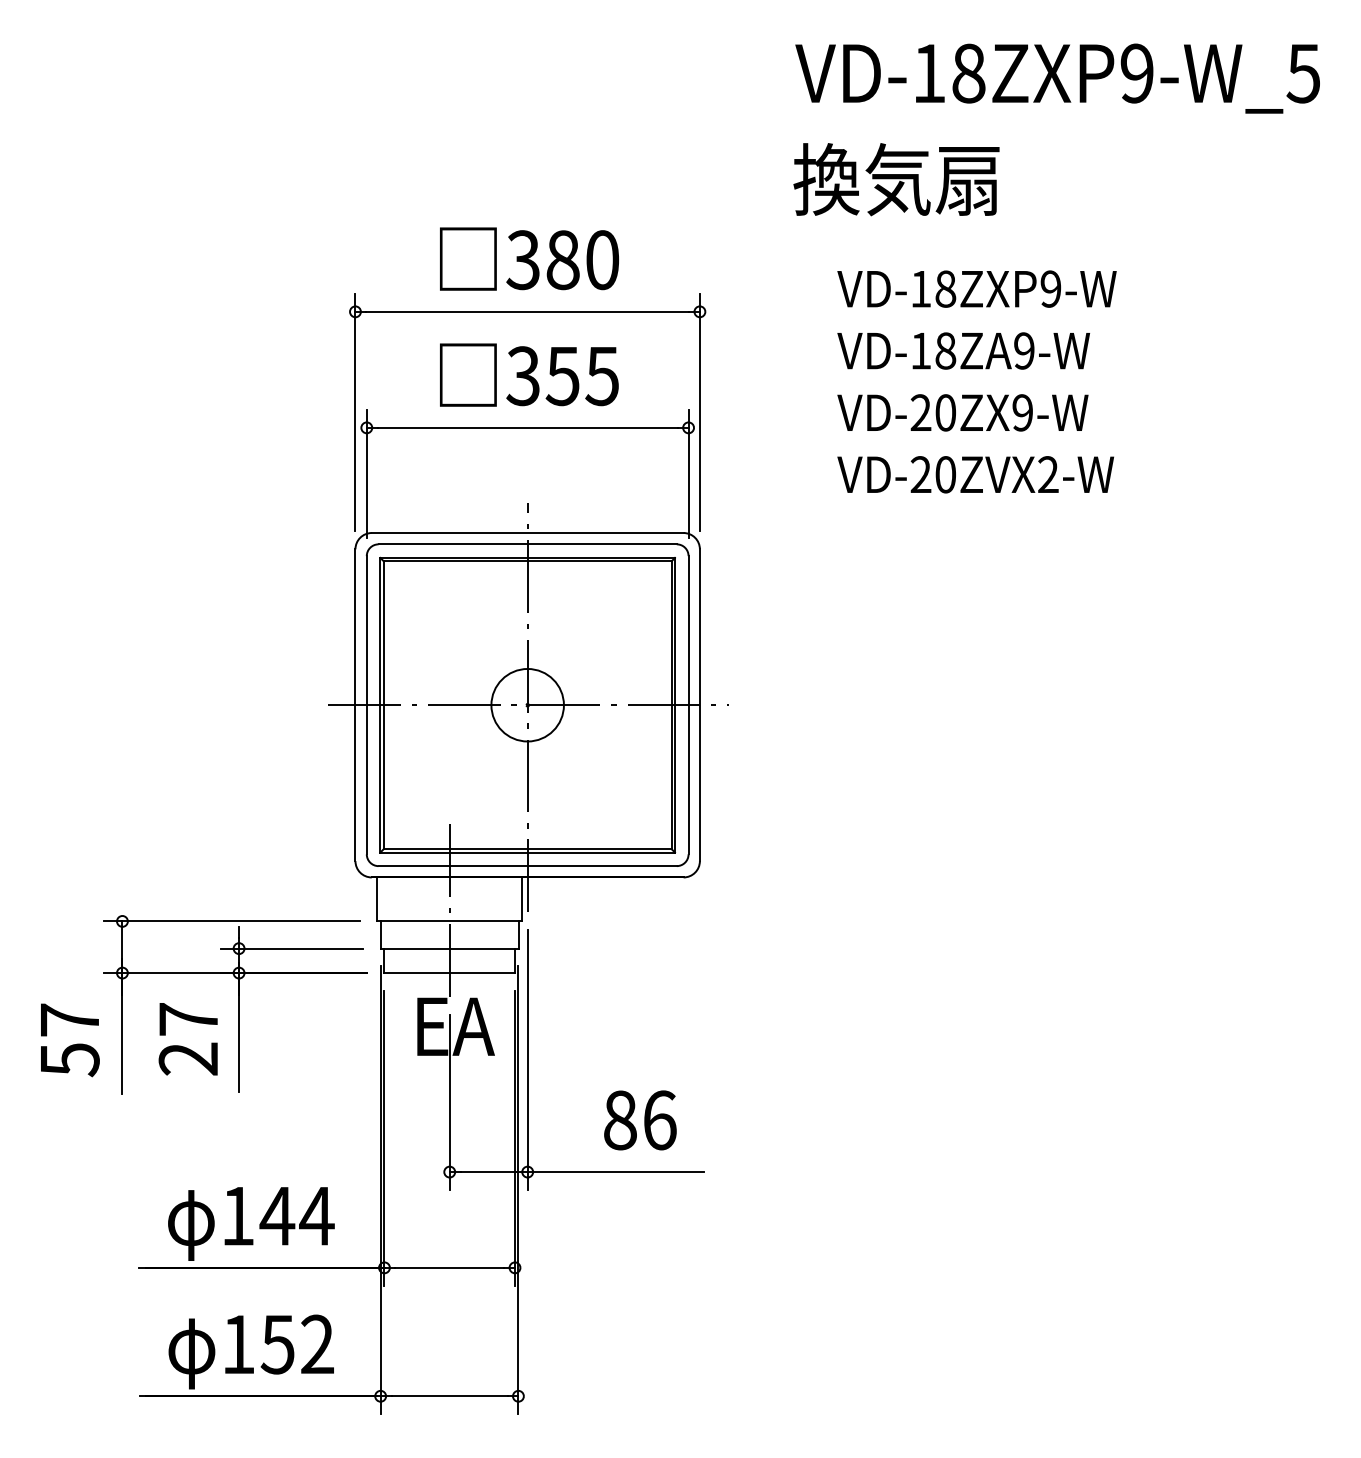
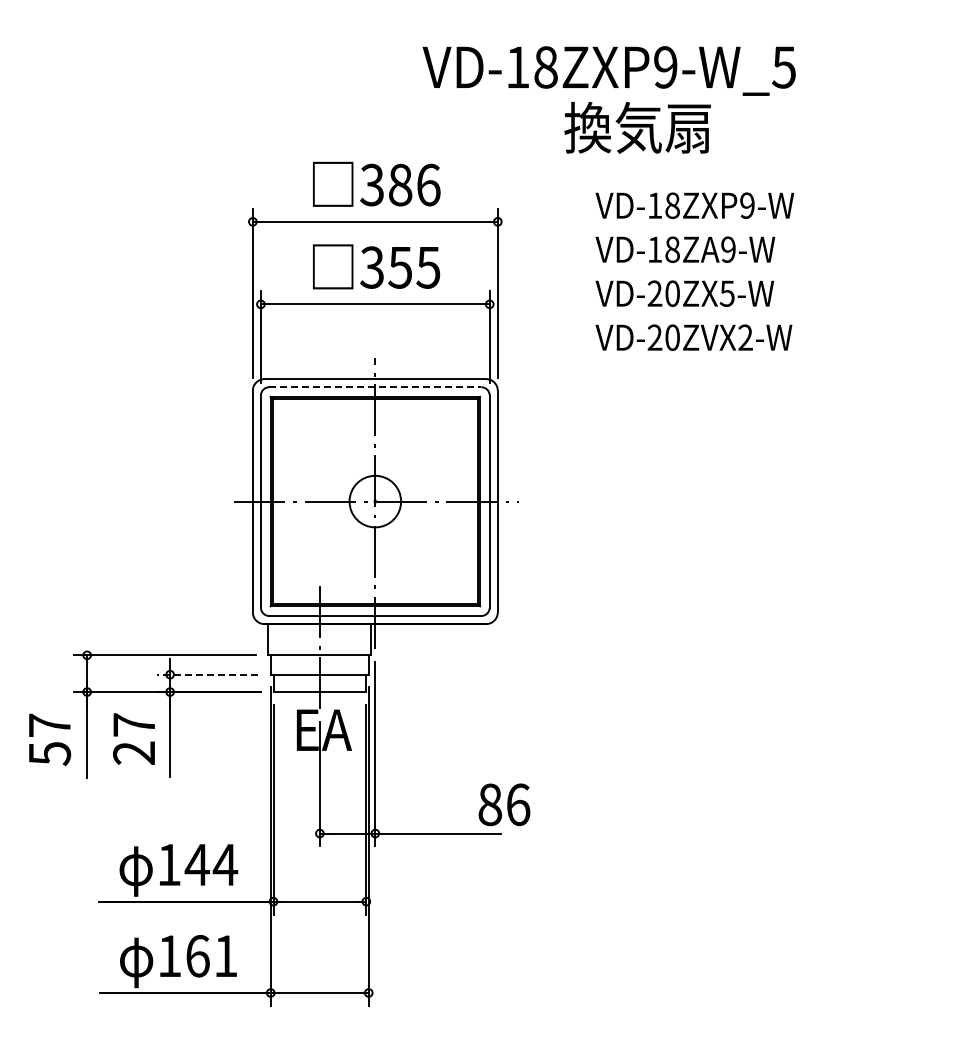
text: (1056, 77) -> (608, 70), moved
text: (602, 259) -> (428, 184), 380 -> 386
text: (1021, 412) -> (726, 293), VD-20ZX9-W -> VD-20ZX5-W
line: (527, 544) -> (375, 387), solid -> dashed
line: (291, 948) -> (207, 674), solid -> dashed
text: (640, 1119) -> (504, 804), moved
text: (297, 1344) -> (211, 956), 152 -> 161

